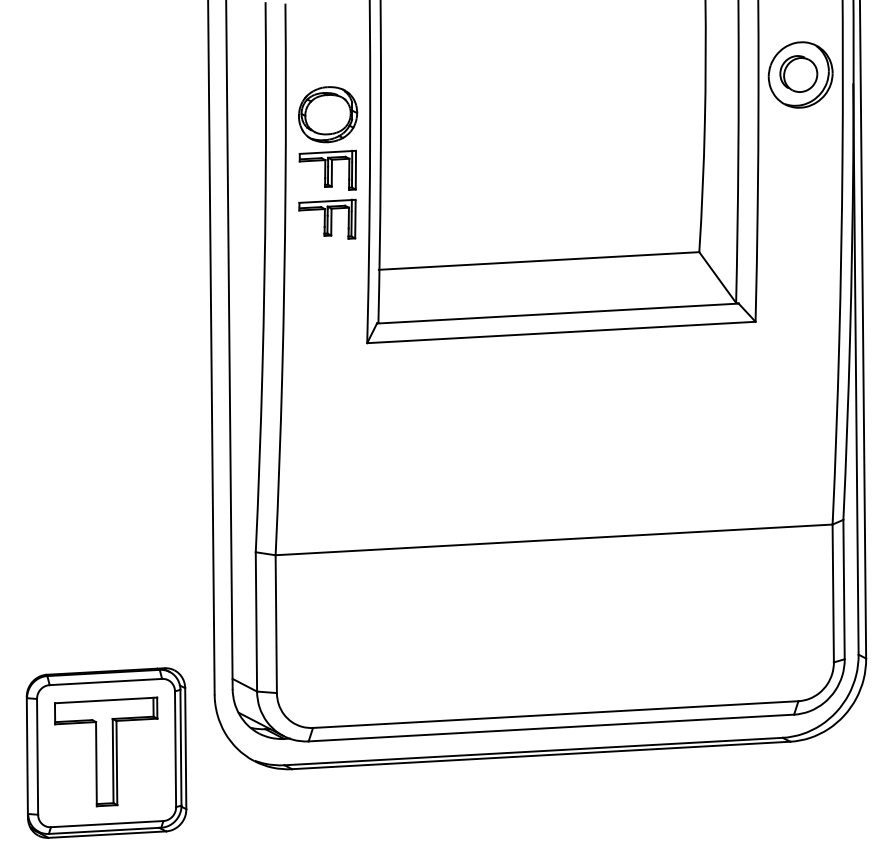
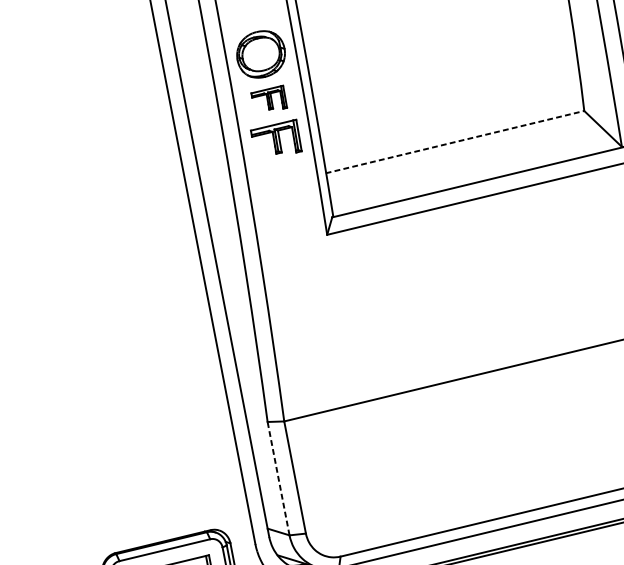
part: (327, 169) -> (268, 99), size x0.7
line: (539, 260) -> (455, 141), solid -> dashed
line: (256, 621) -> (278, 478), solid -> dashed

